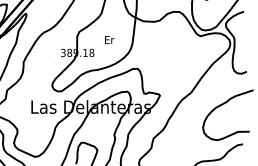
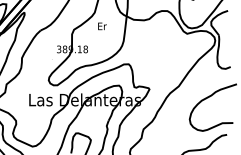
text: (109, 40) -> (102, 26), moved

